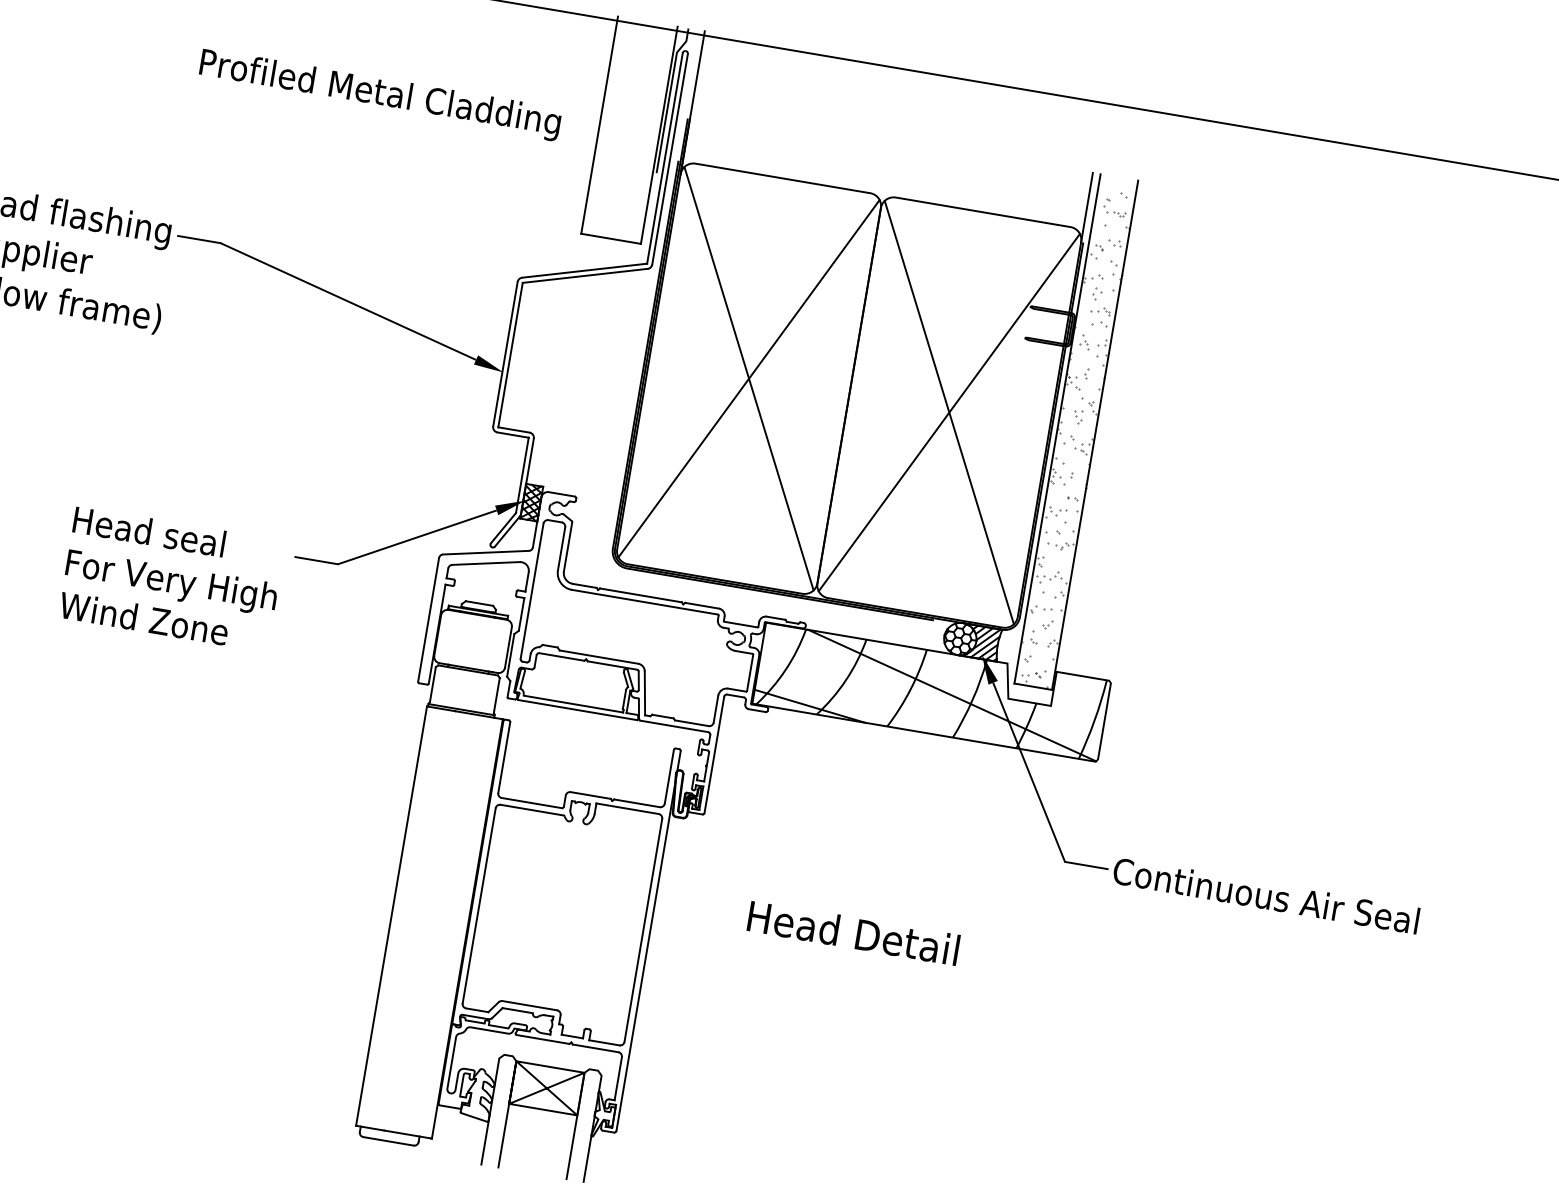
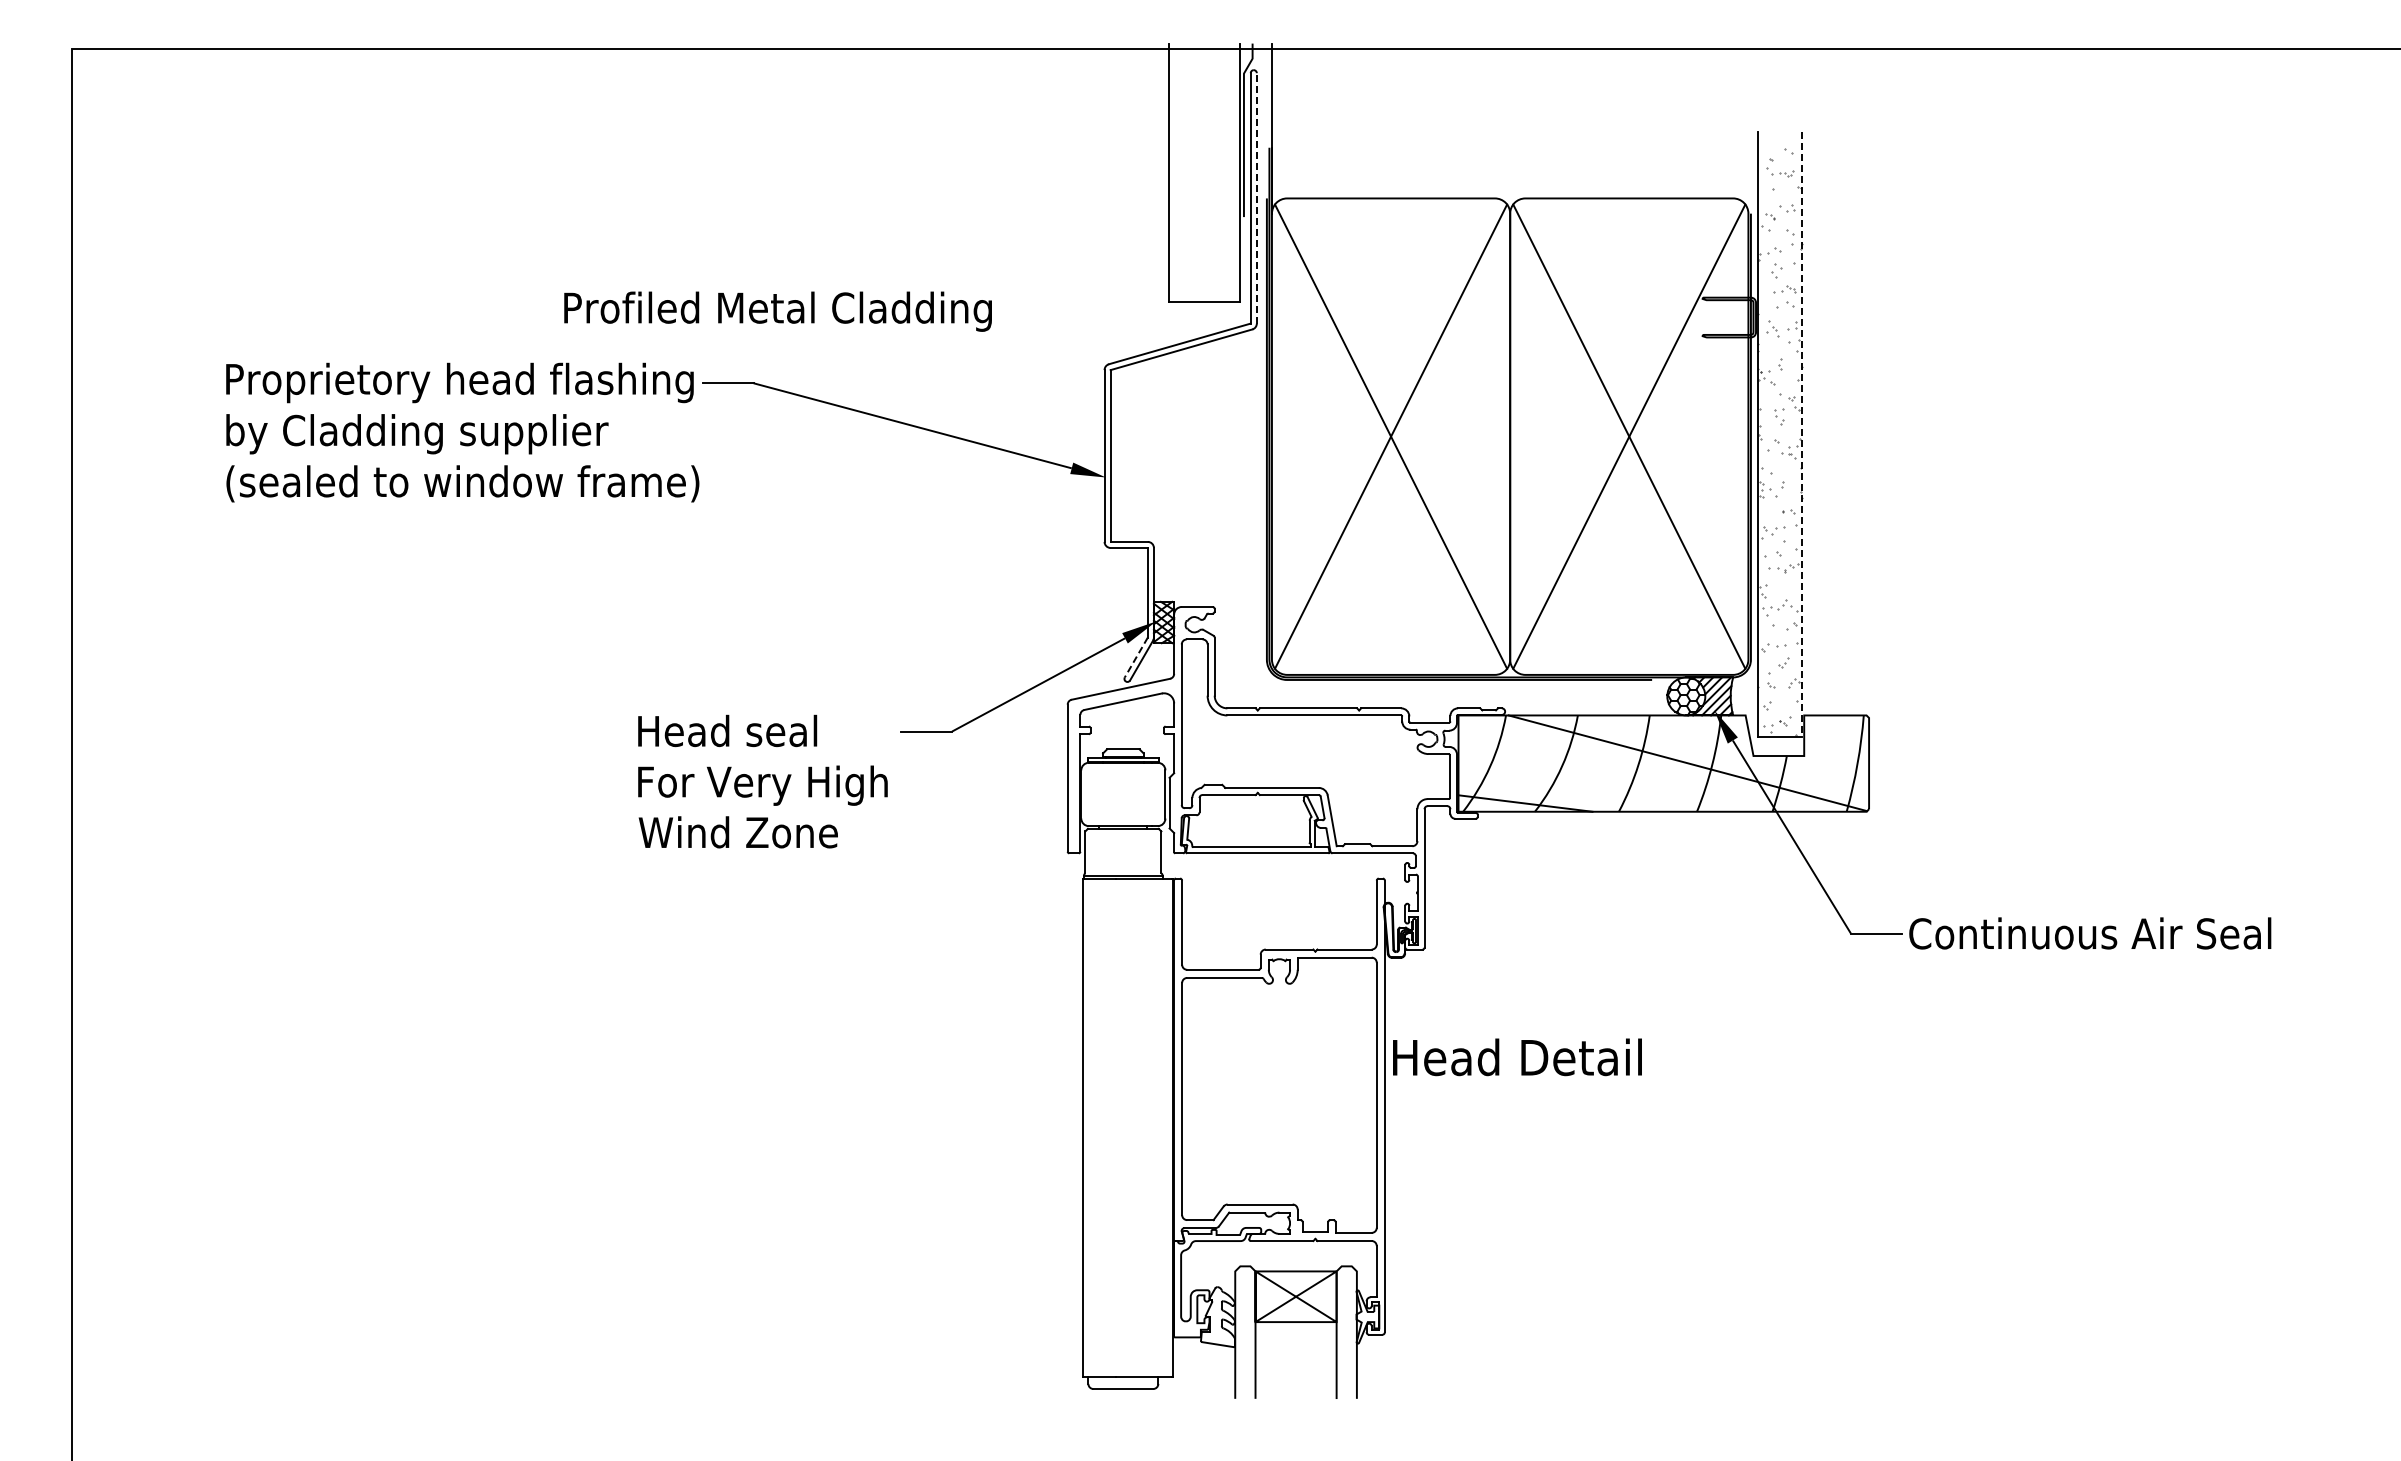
text: (379, 94) -> (777, 311), moved
line: (669, 158) -> (1256, 197), solid -> dashed
line: (1087, 207) -> (1748, 172), removed
line: (1095, 435) -> (1802, 434), solid -> dashed
line: (503, 528) -> (1136, 657), solid -> dashed
text: (853, 933) -> (1517, 1057), moved

